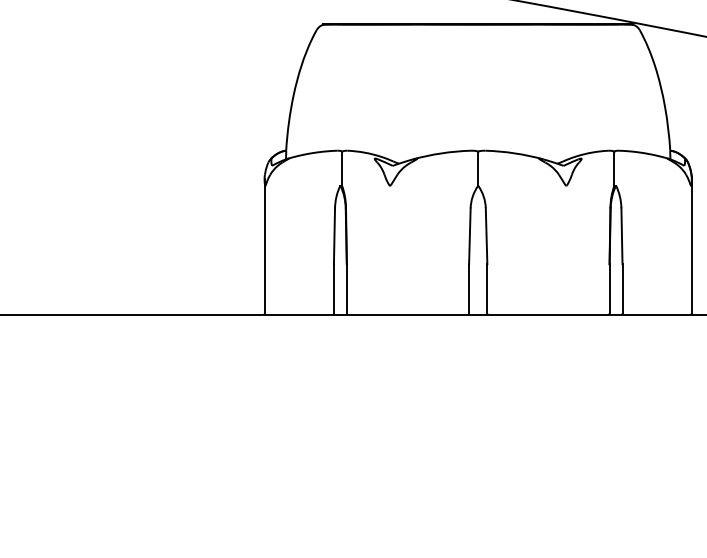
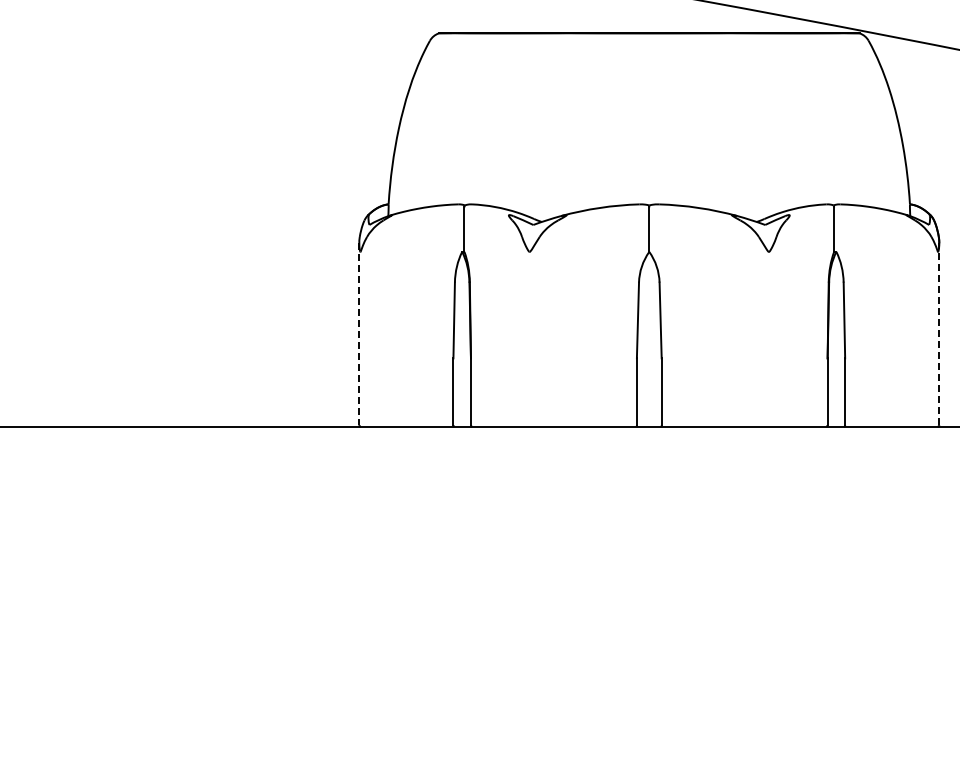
line: (264, 246) -> (359, 334), solid -> dashed
line: (692, 246) -> (939, 334), solid -> dashed

